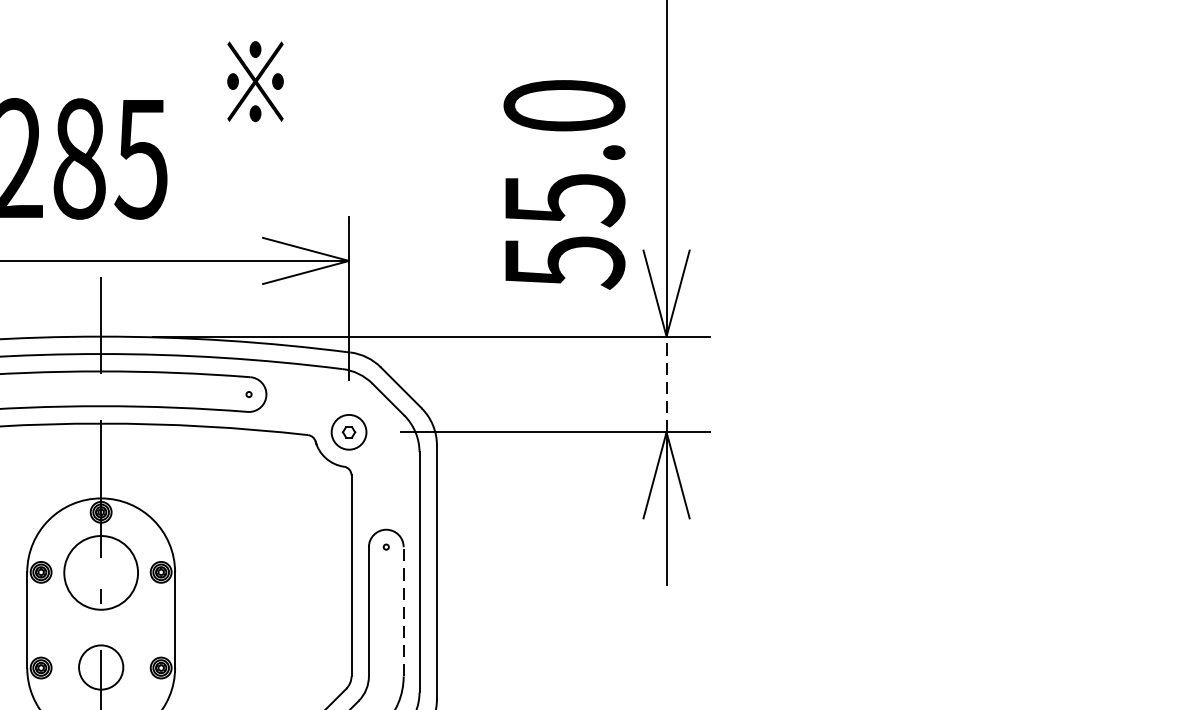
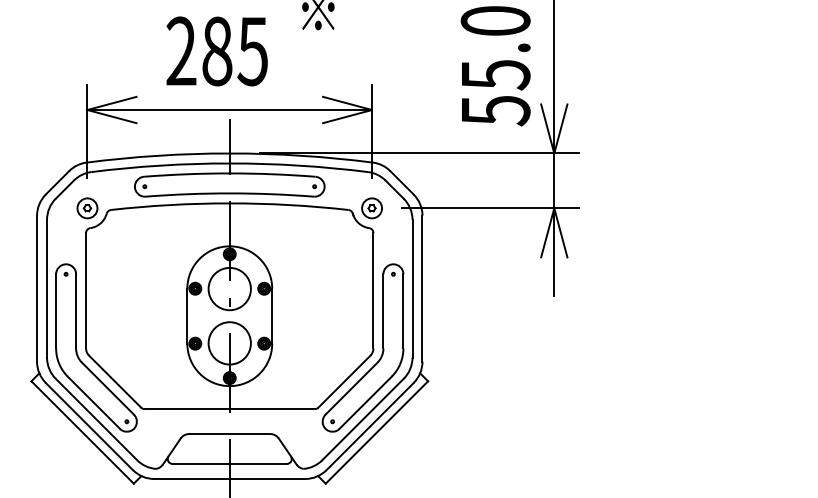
line: (666, 383) -> (554, 180), dashed -> solid
line: (403, 610) -> (403, 310), dashed -> solid
circle: (100, 667) -> (229, 343), size x1.67

